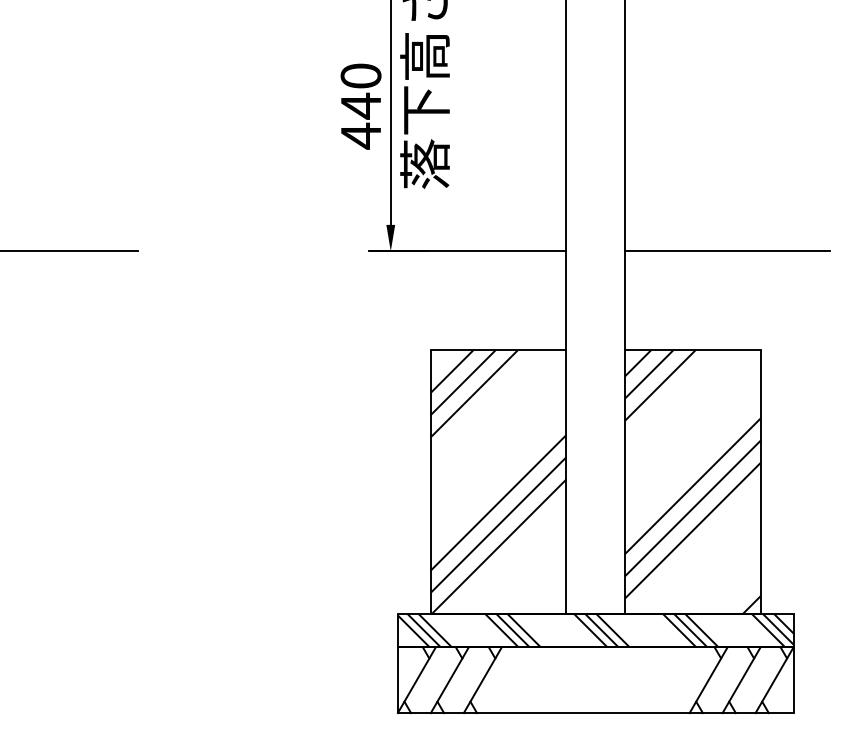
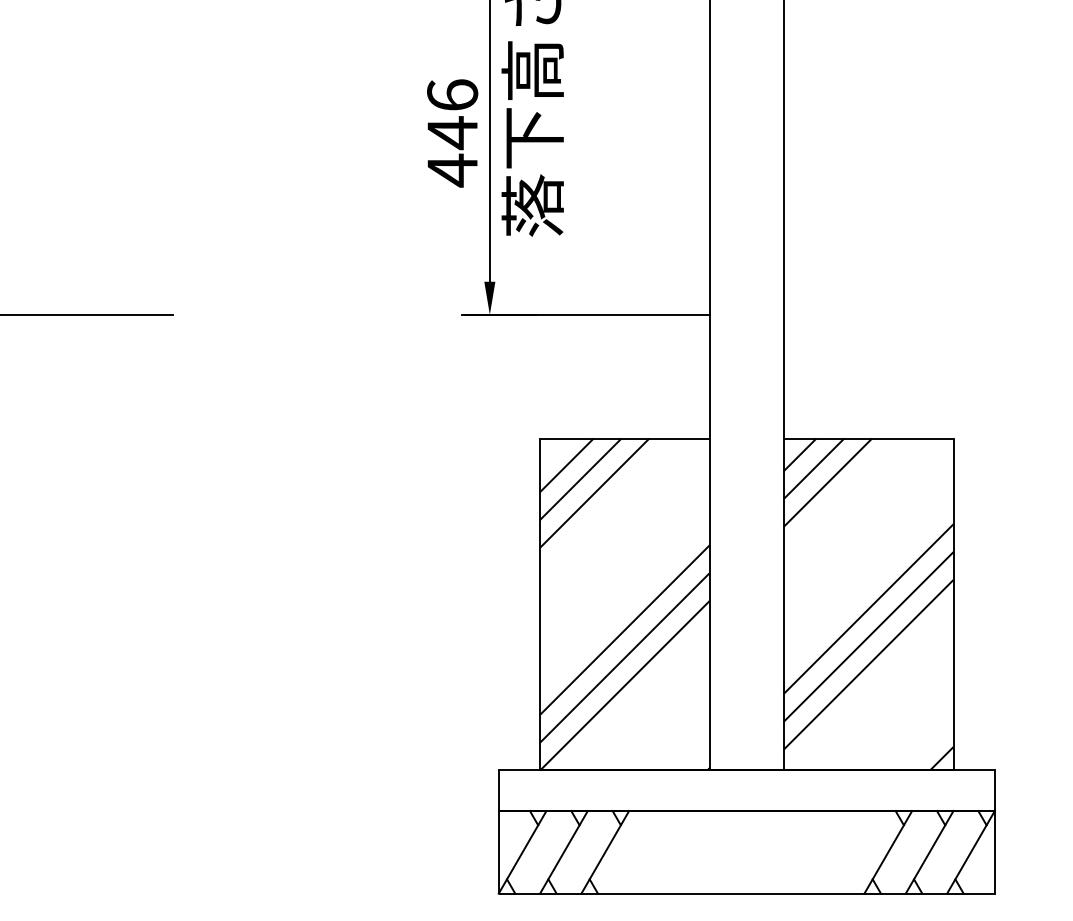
text: (360, 75) -> (451, 94), 440 -> 446
line: (727, 251) -> (911, 315), removed
hatch: (595, 630) -> (746, 790), removed

